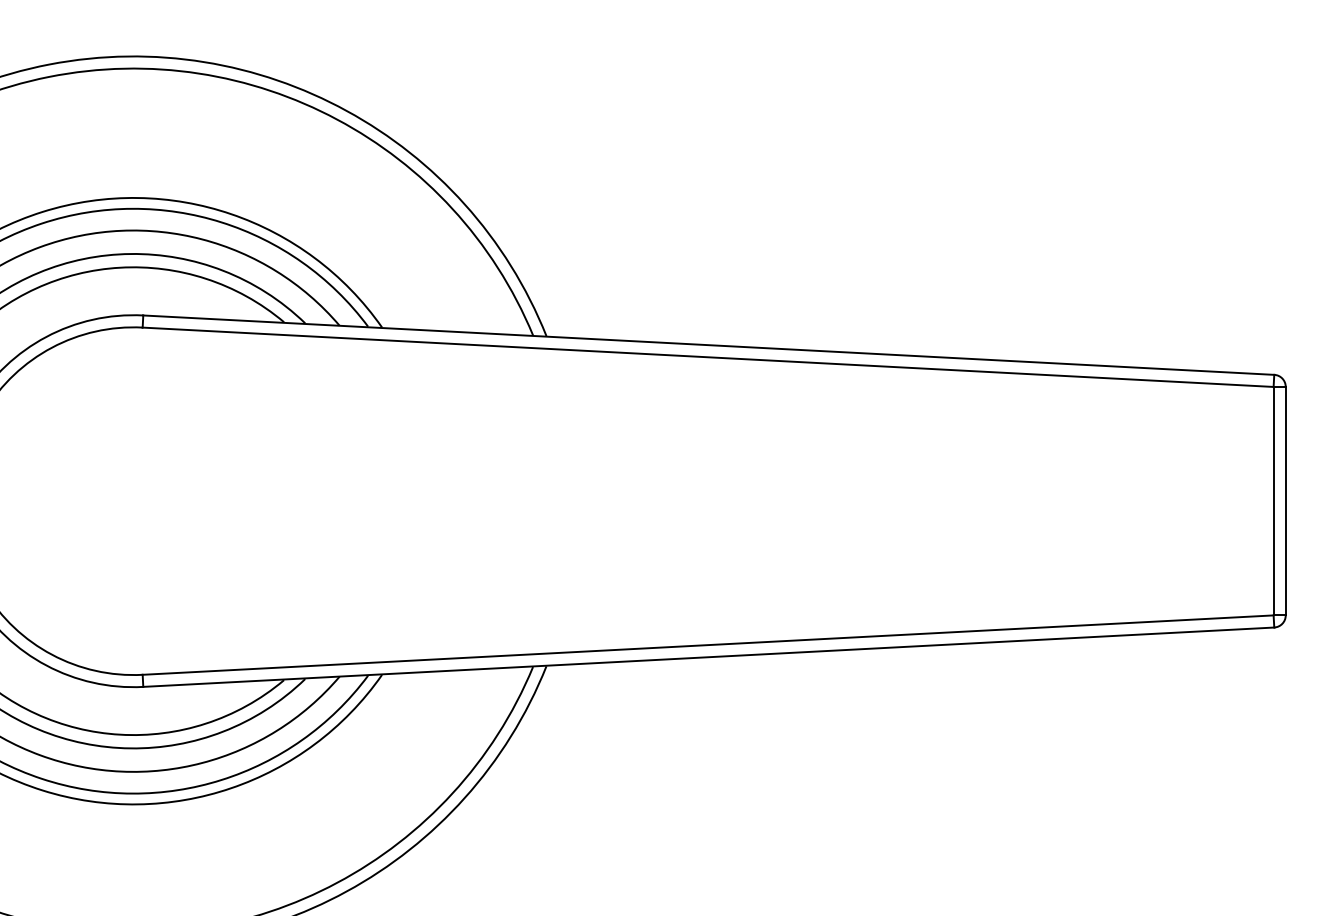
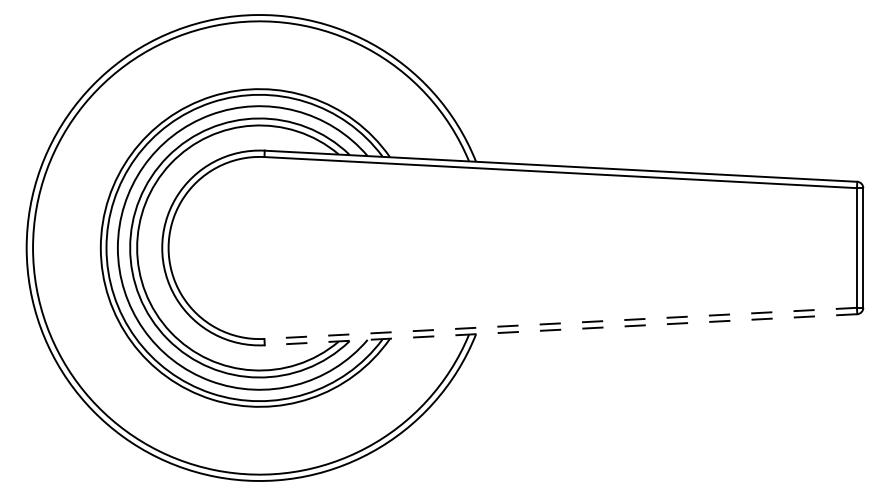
line: (707, 645) -> (560, 323), solid -> dashed
line: (709, 656) -> (561, 329), solid -> dashed

